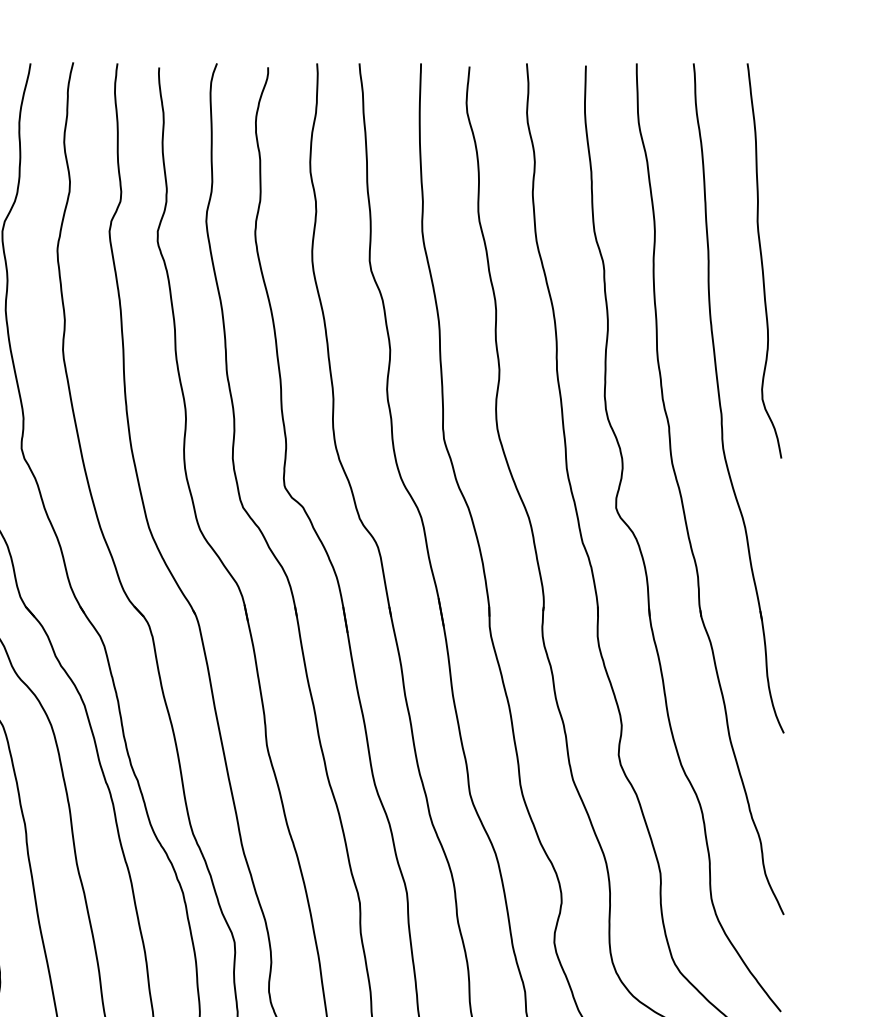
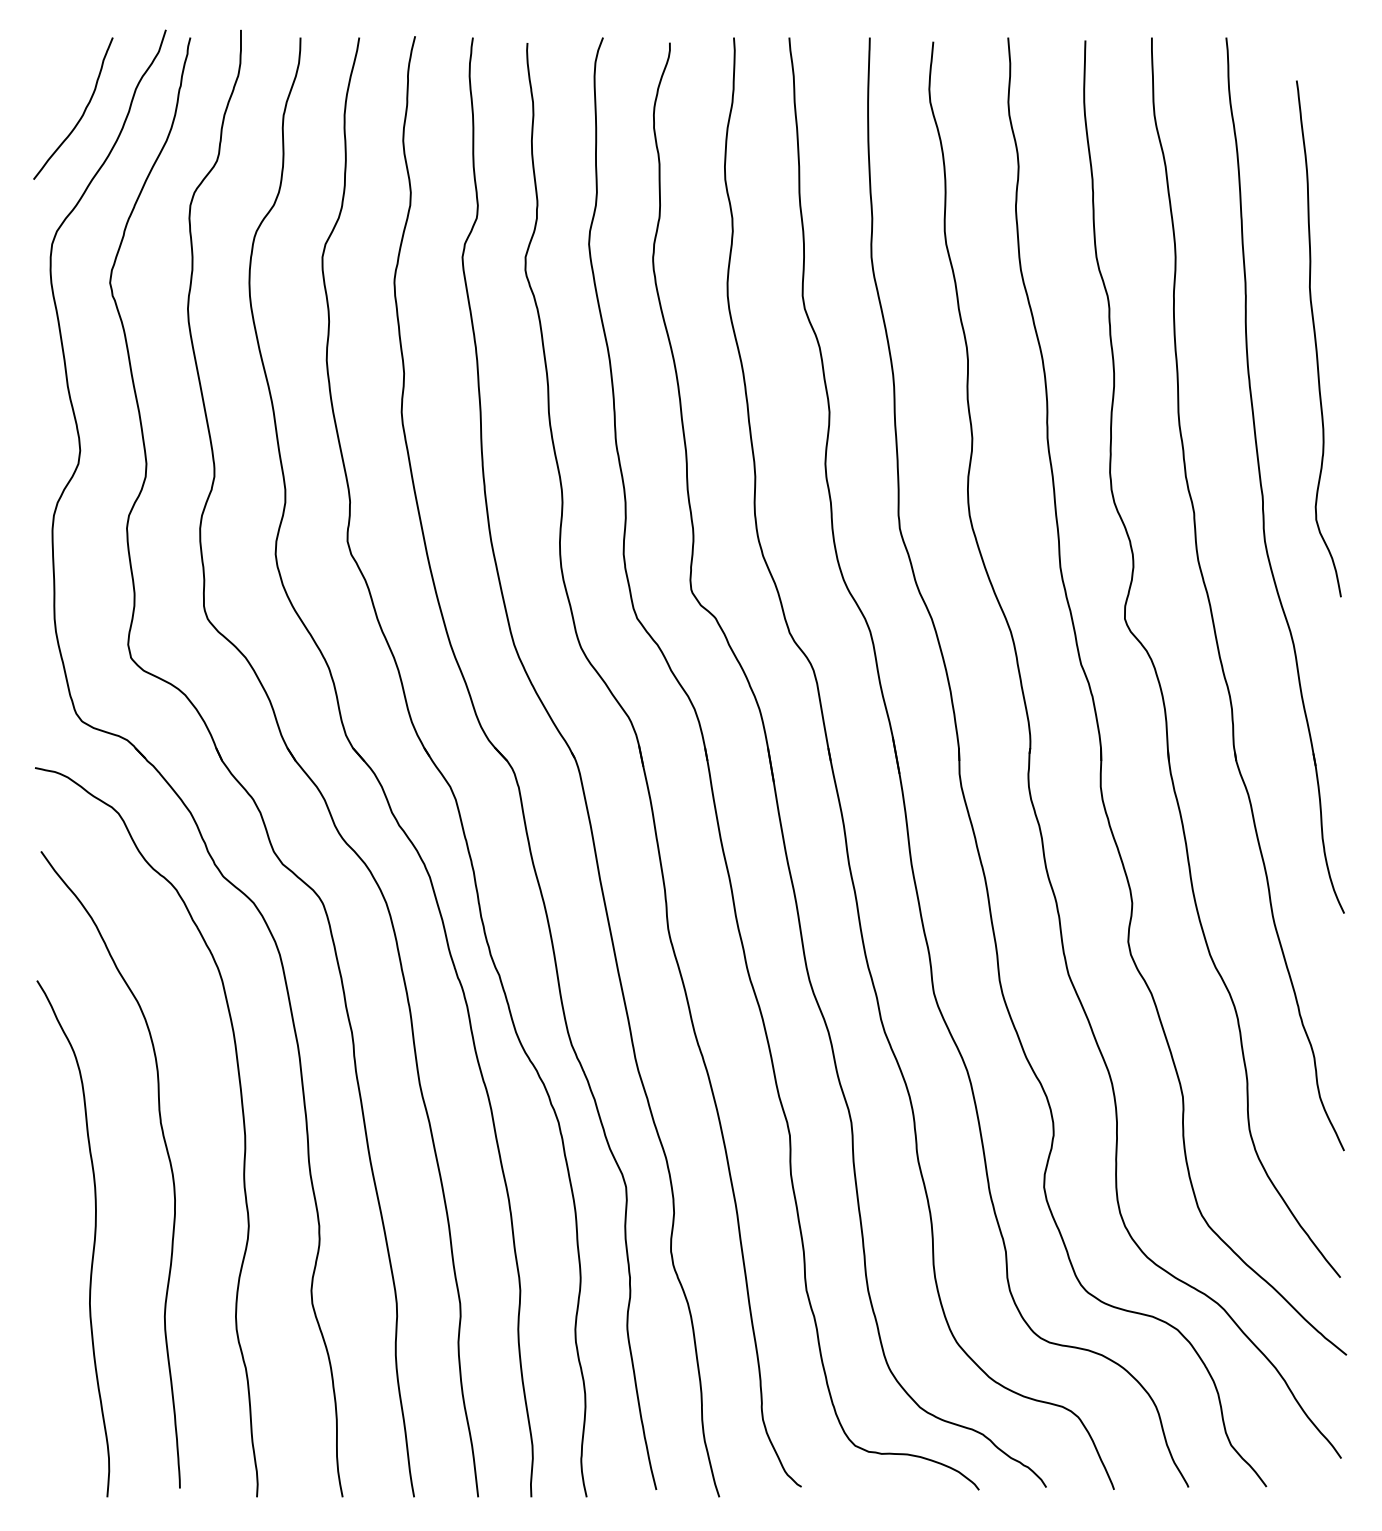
curve: (762, 260) -> (1316, 338), moved

